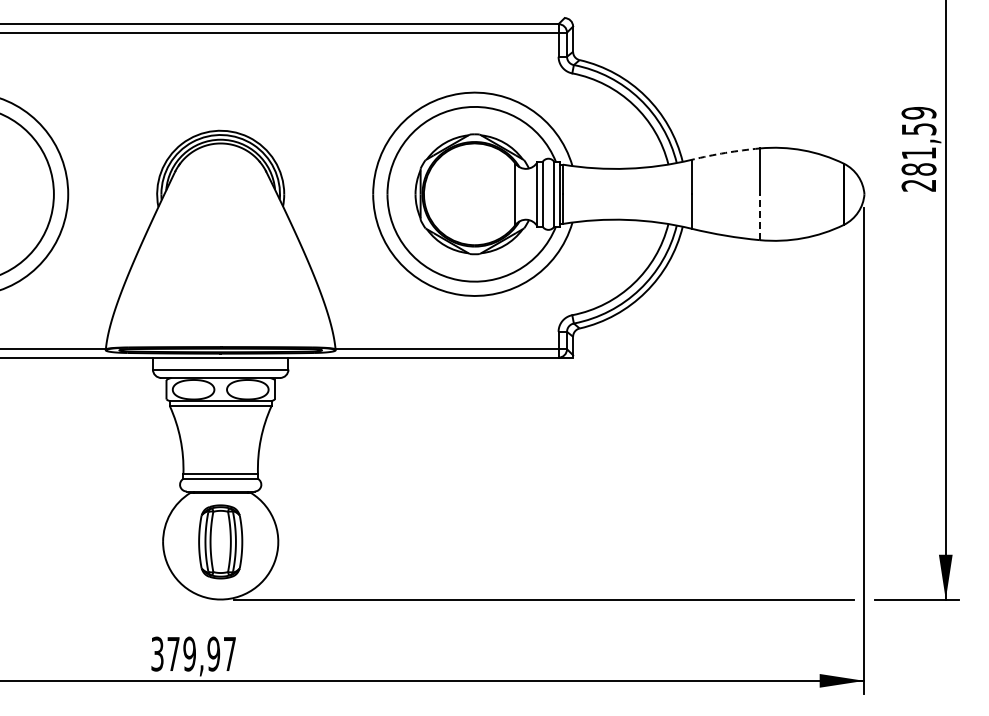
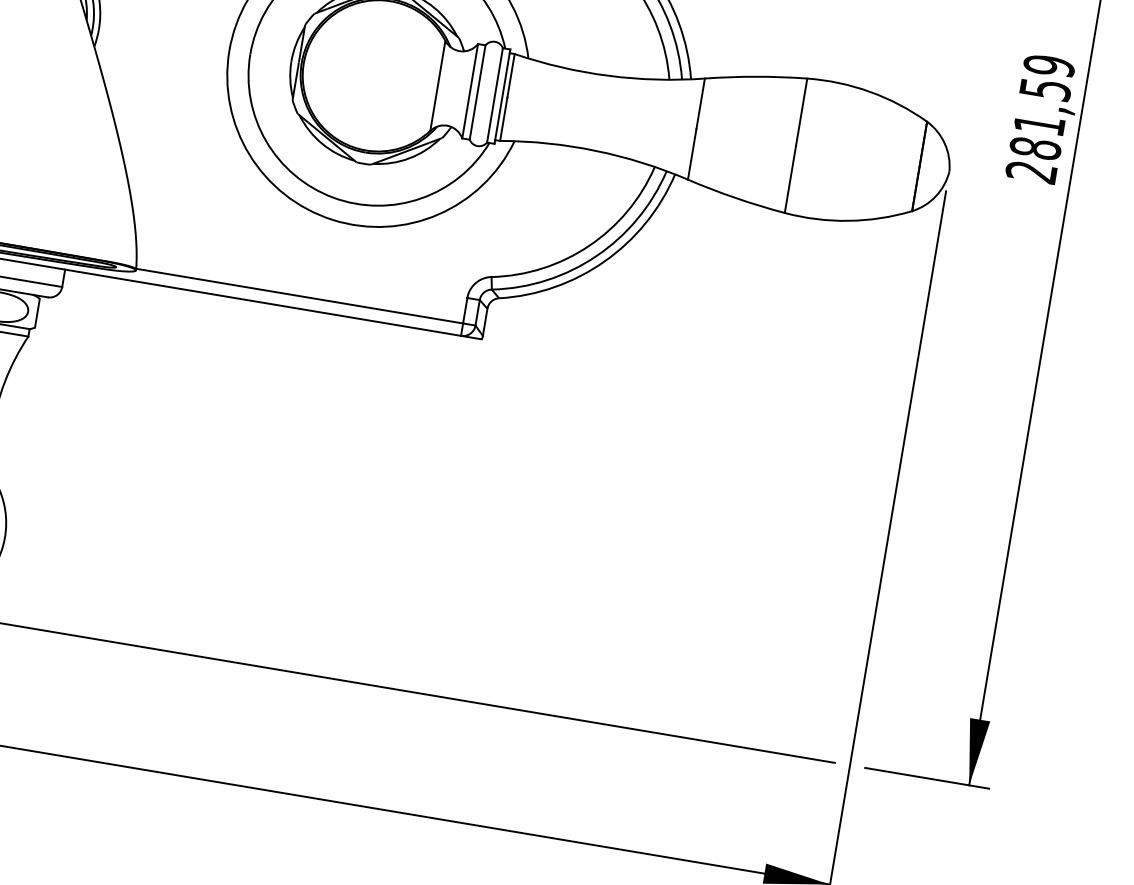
arc: (725, 152) -> (756, 76), dashed -> solid
line: (759, 217) -> (789, 179), dashed -> solid

